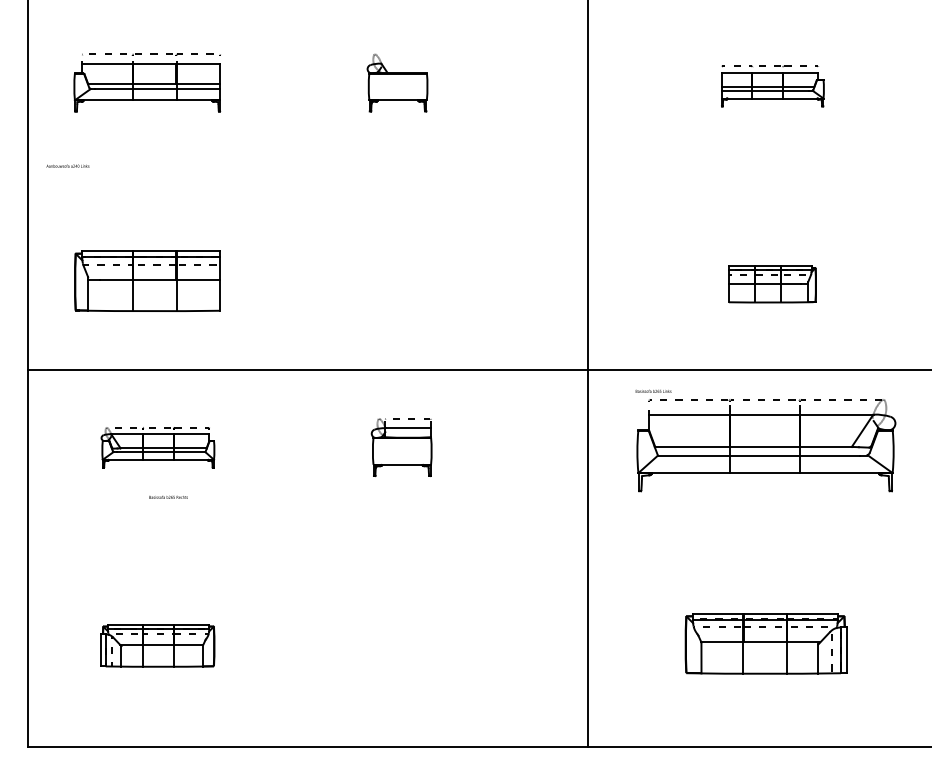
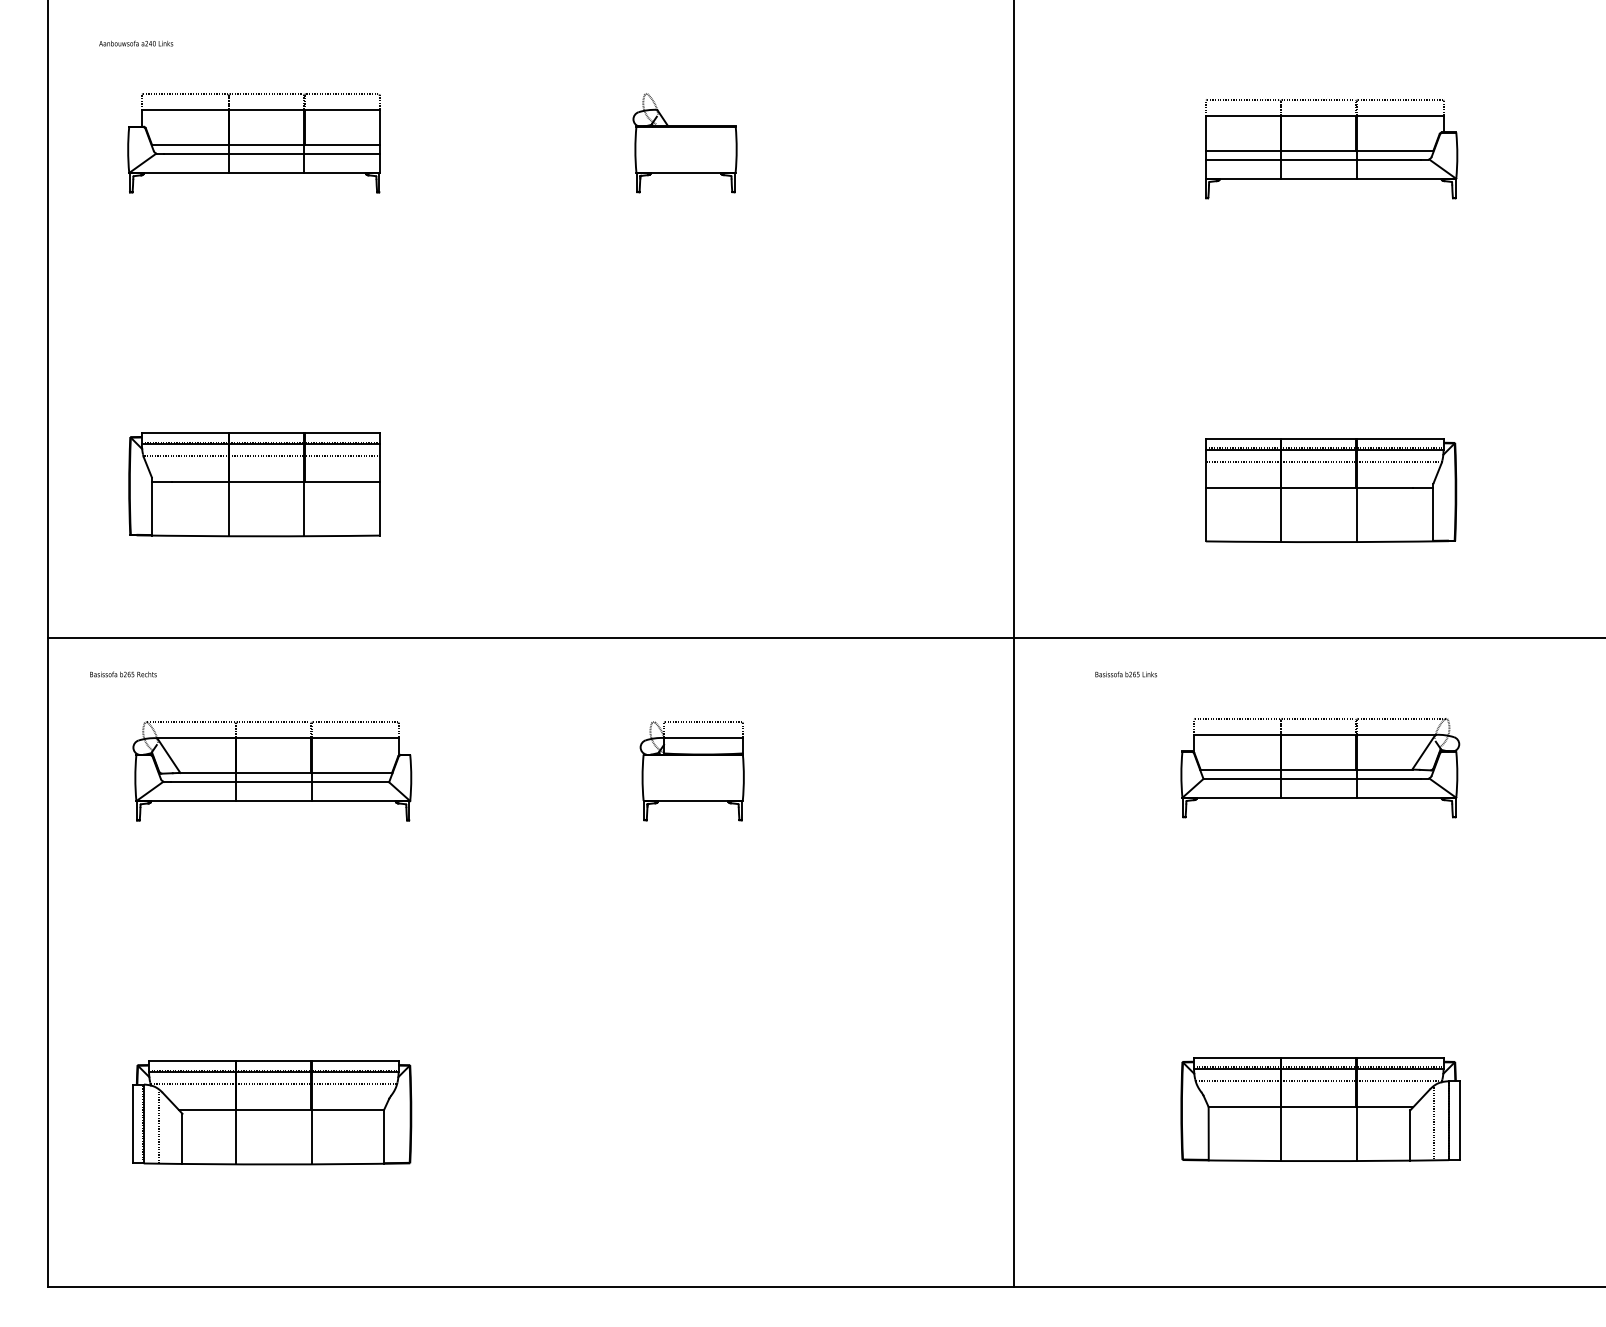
part: (772, 86) -> (1331, 149), size x1.43
text: (67, 165) -> (135, 42), moved
part: (772, 284) -> (1331, 490), size x1.67
part: (765, 445) -> (1319, 767), size x0.62
part: (157, 447) -> (271, 771), size x1.43
text: (168, 496) -> (123, 672), moved
part: (157, 645) -> (271, 1112), size x1.43

